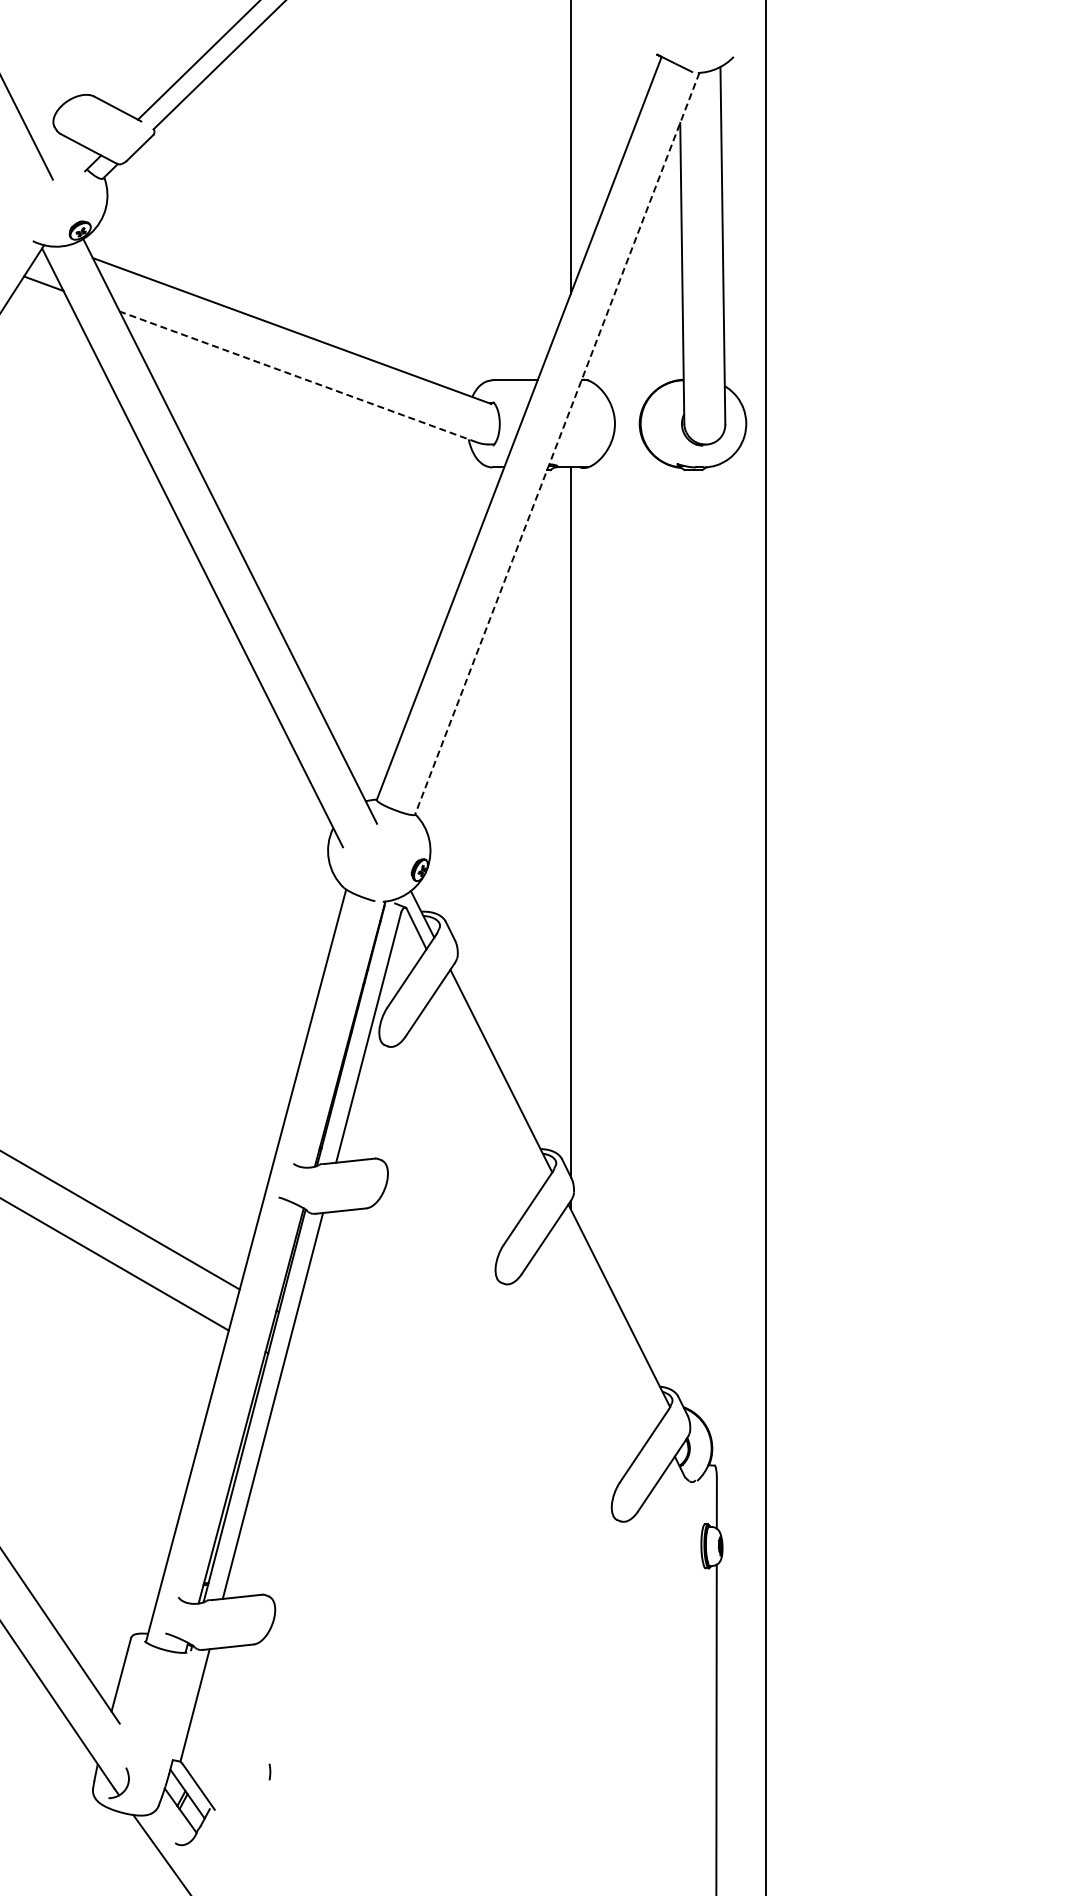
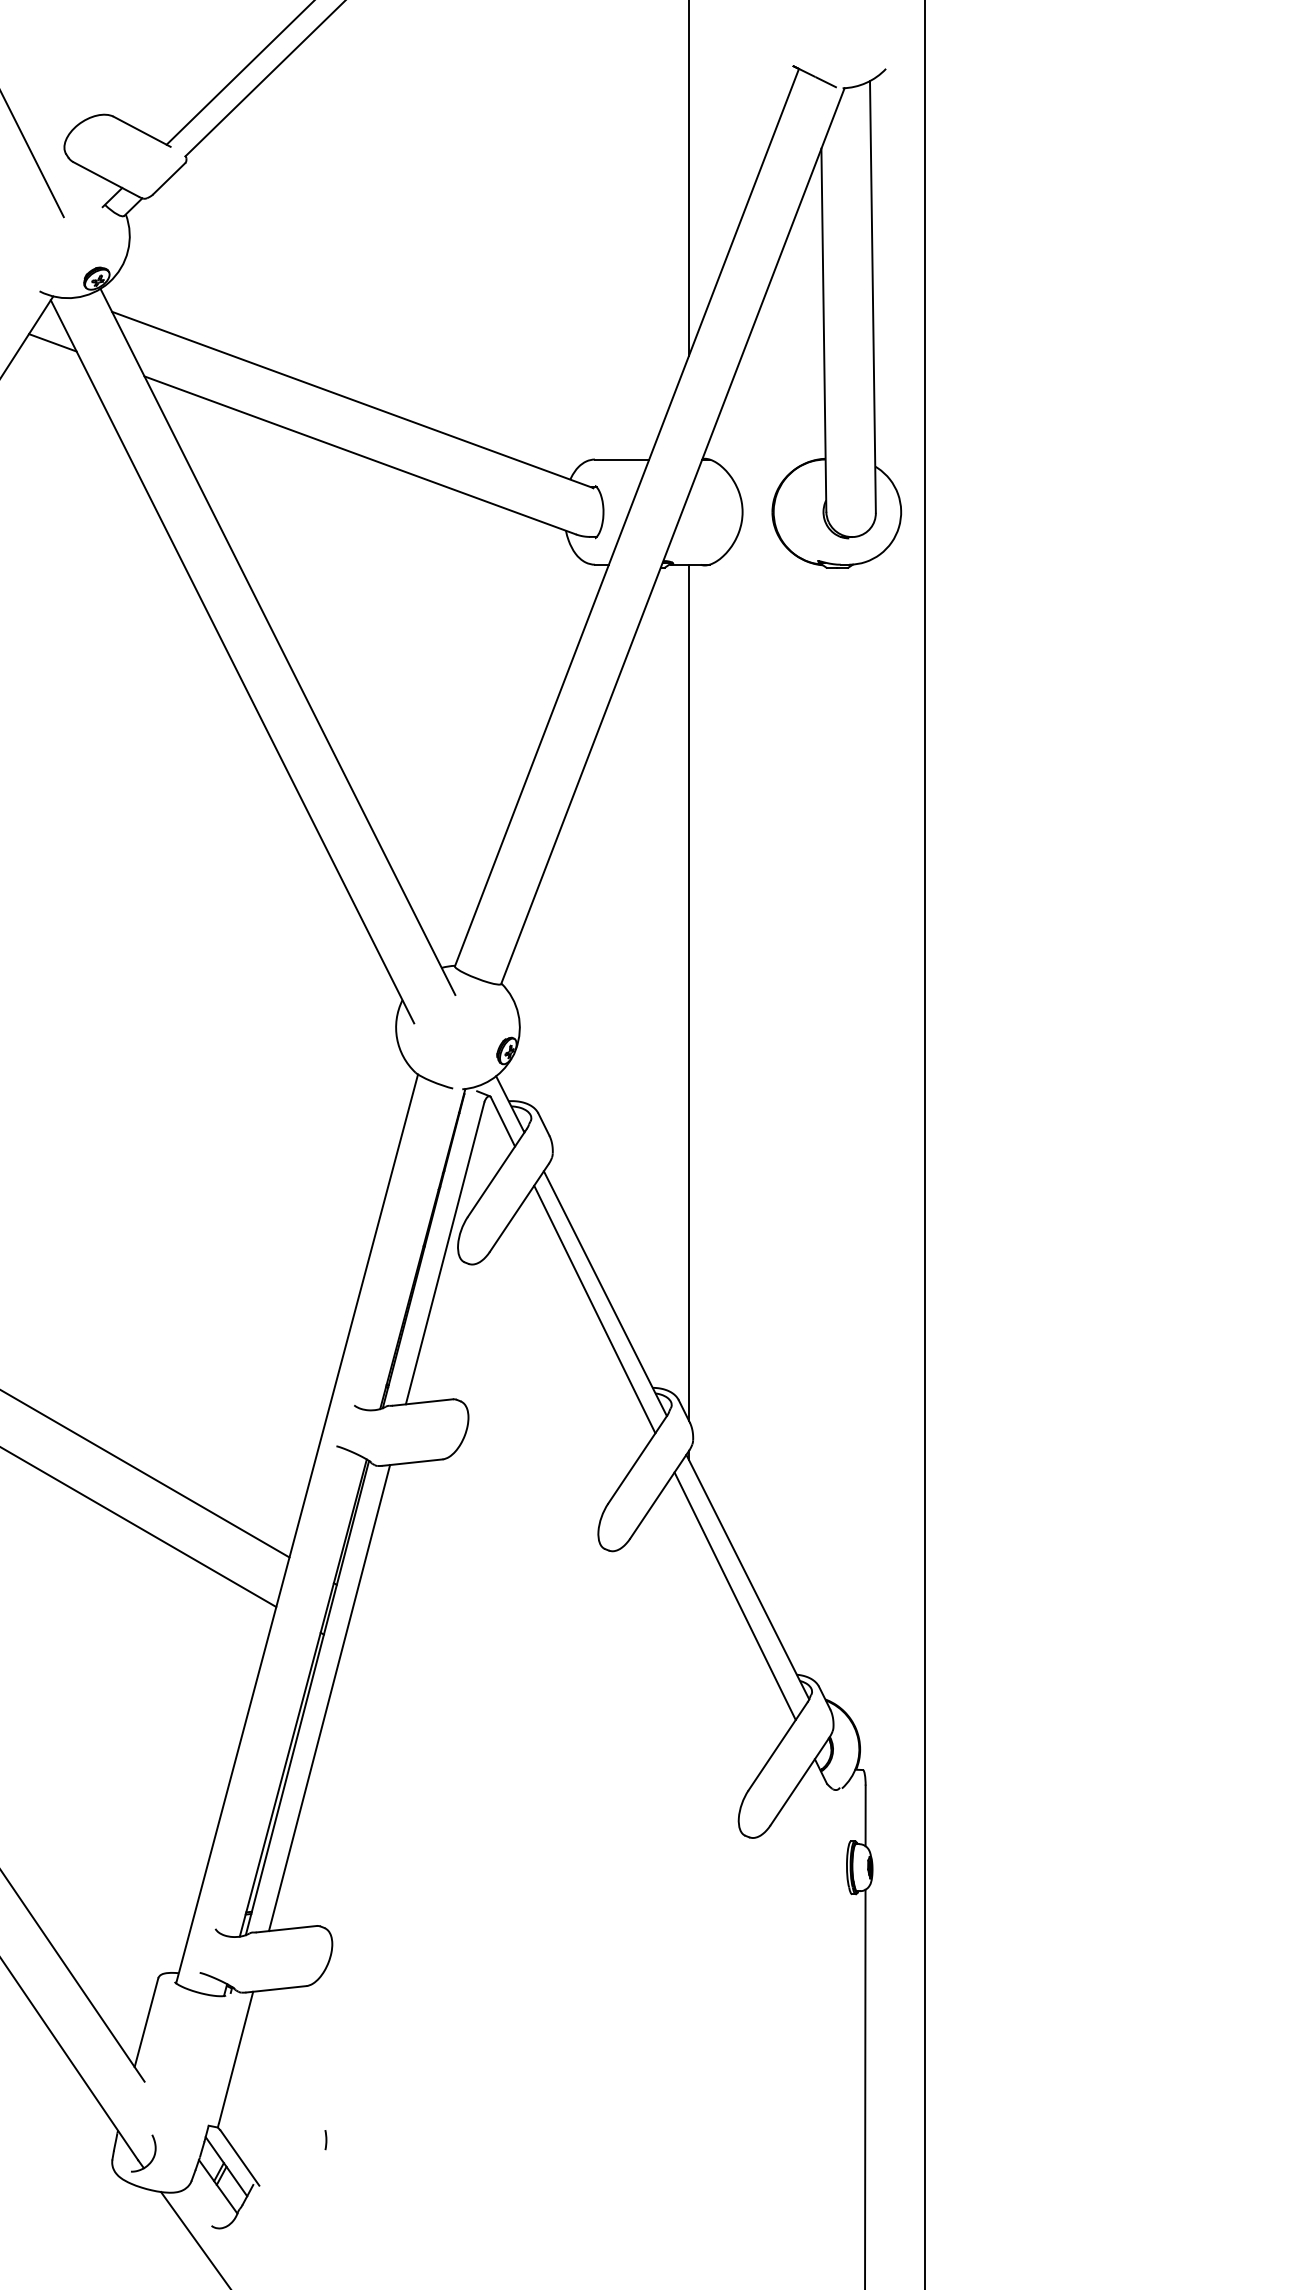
line: (297, 376) -> (359, 454), dashed -> solid
line: (557, 444) -> (673, 536), dashed -> solid
line: (492, 1083) -> (594, 1308), added
line: (608, 1321) -> (734, 1596), added

